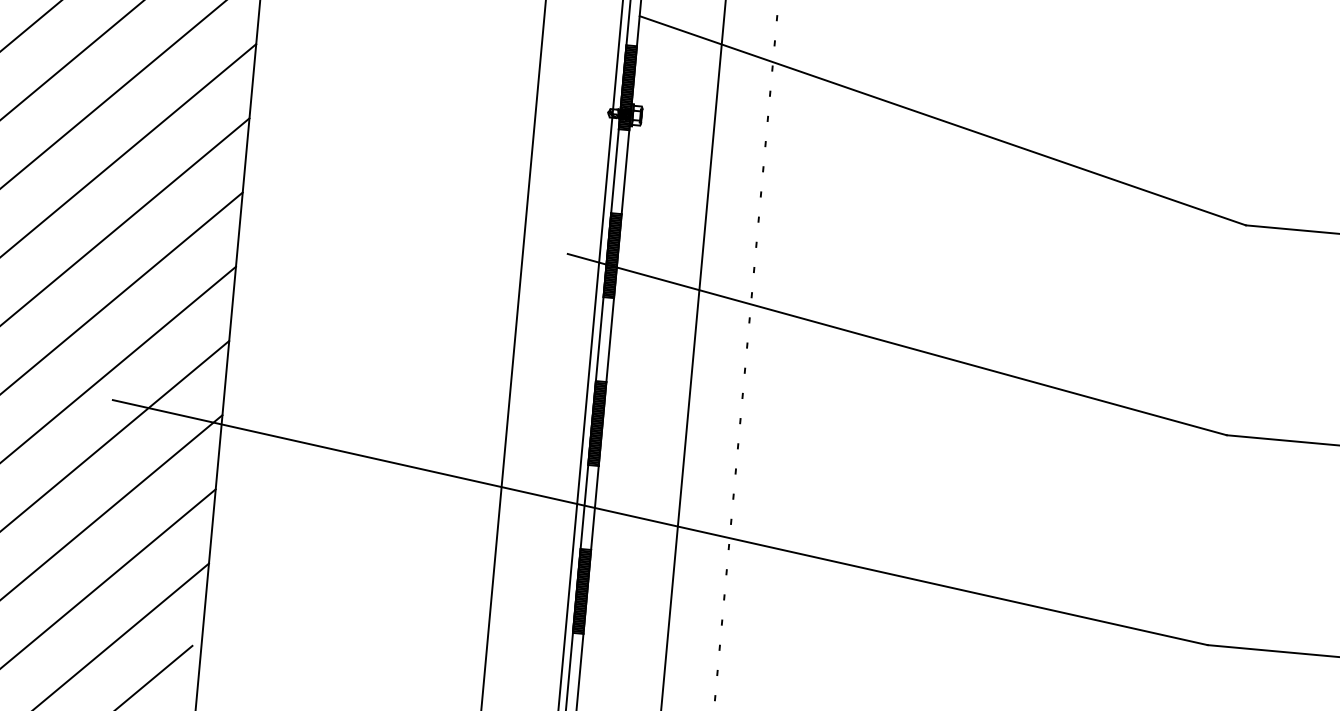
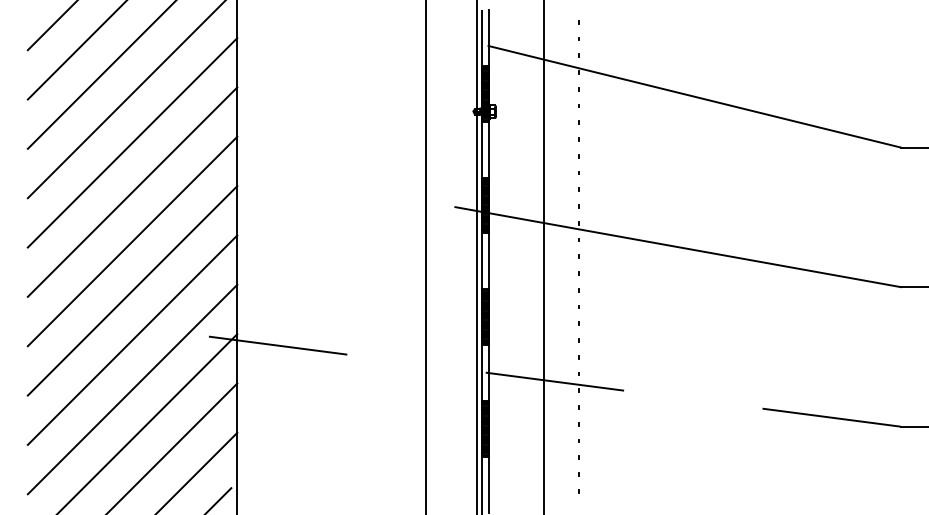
line: (660, 522) -> (532, 378), solid -> dashed

